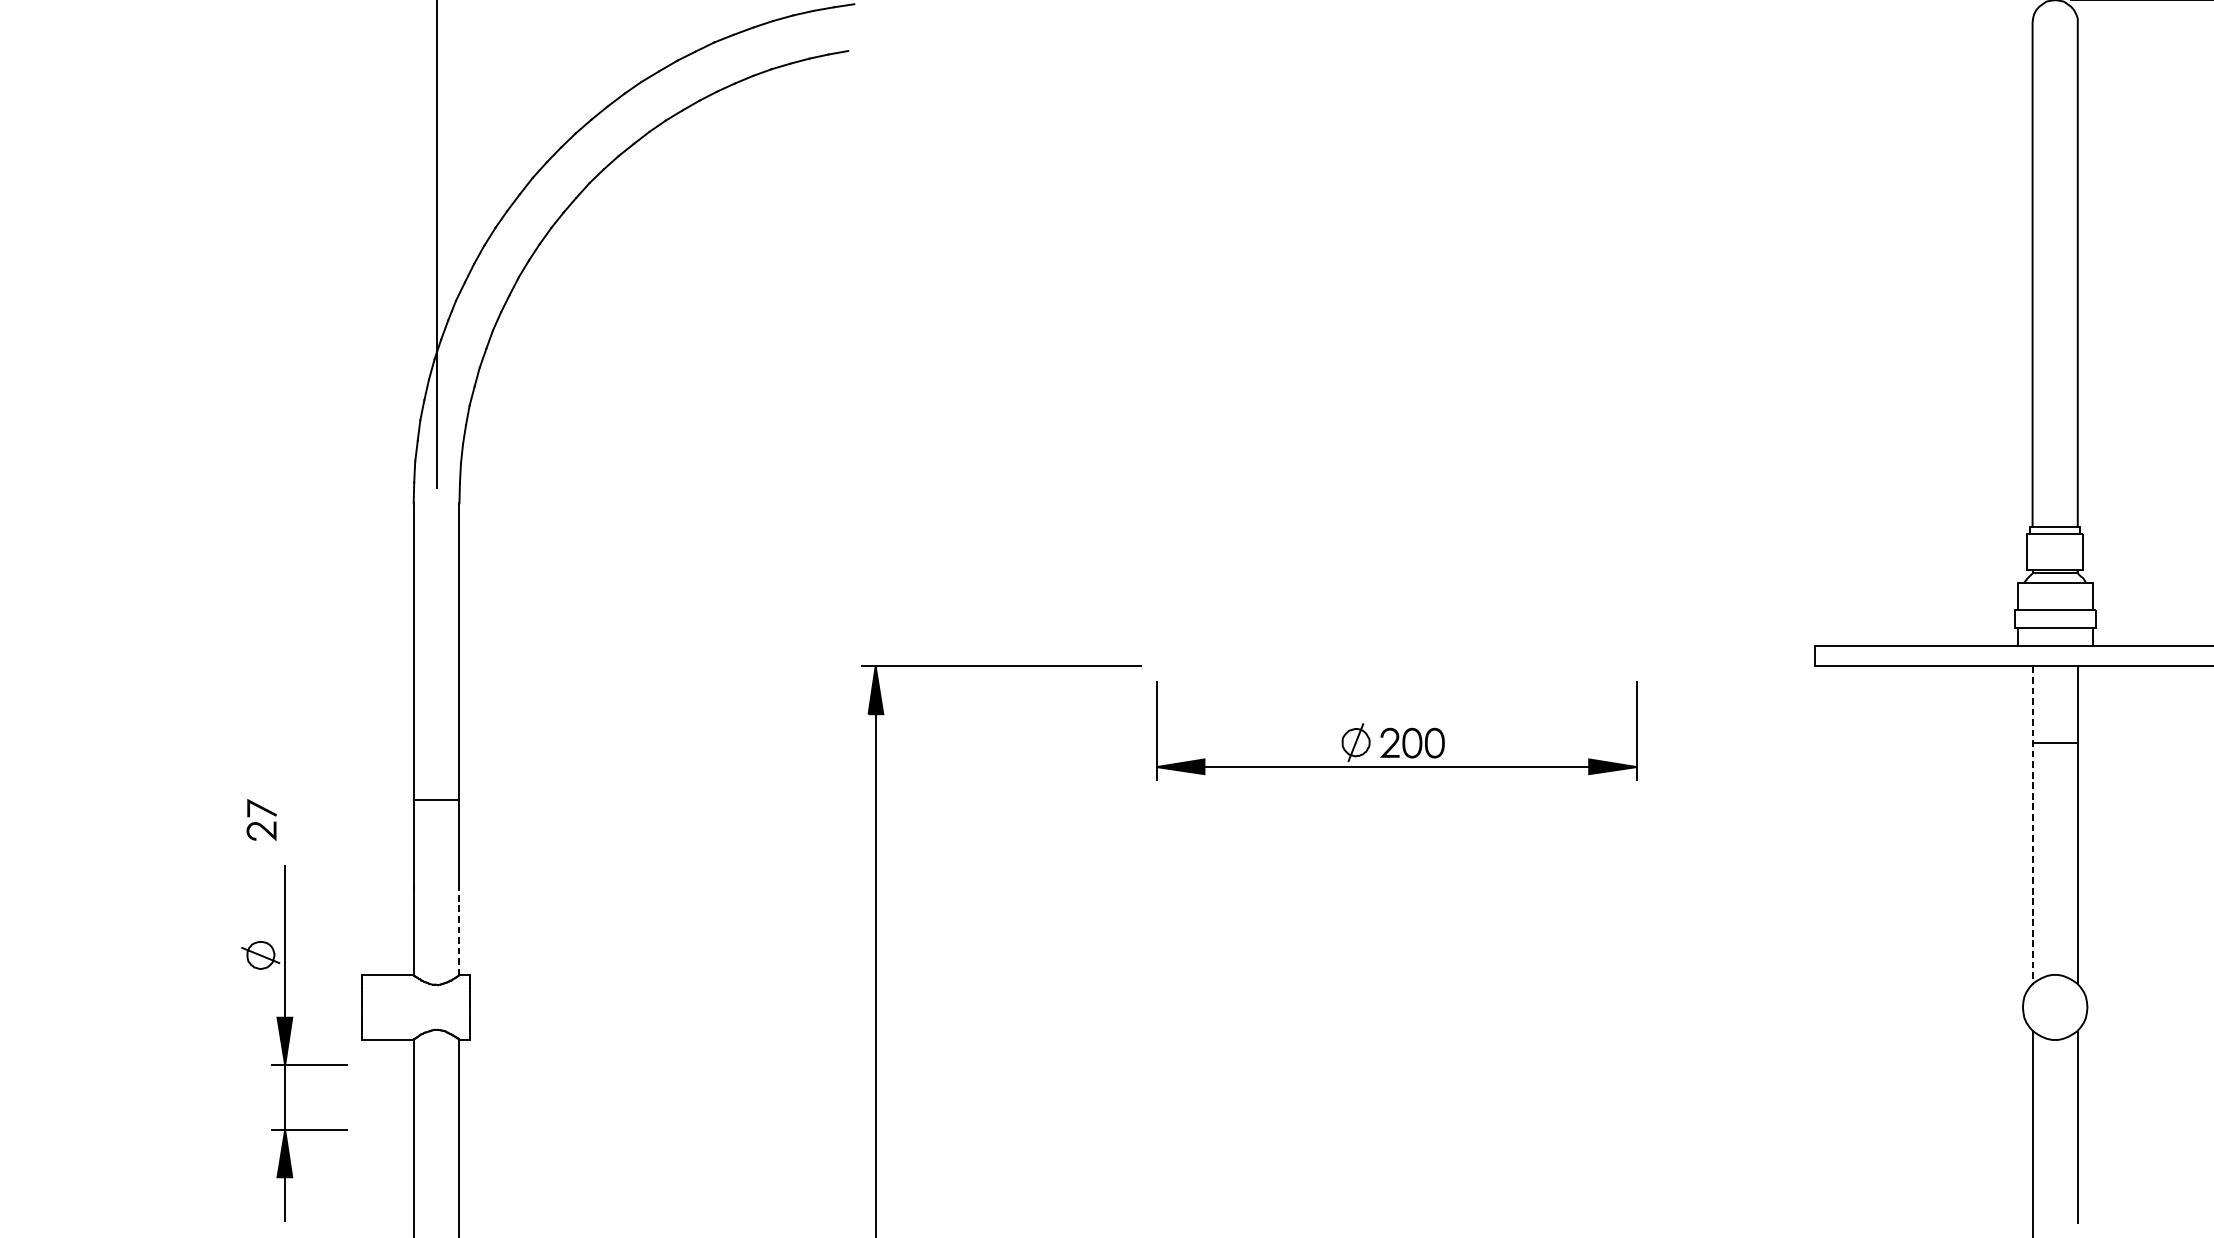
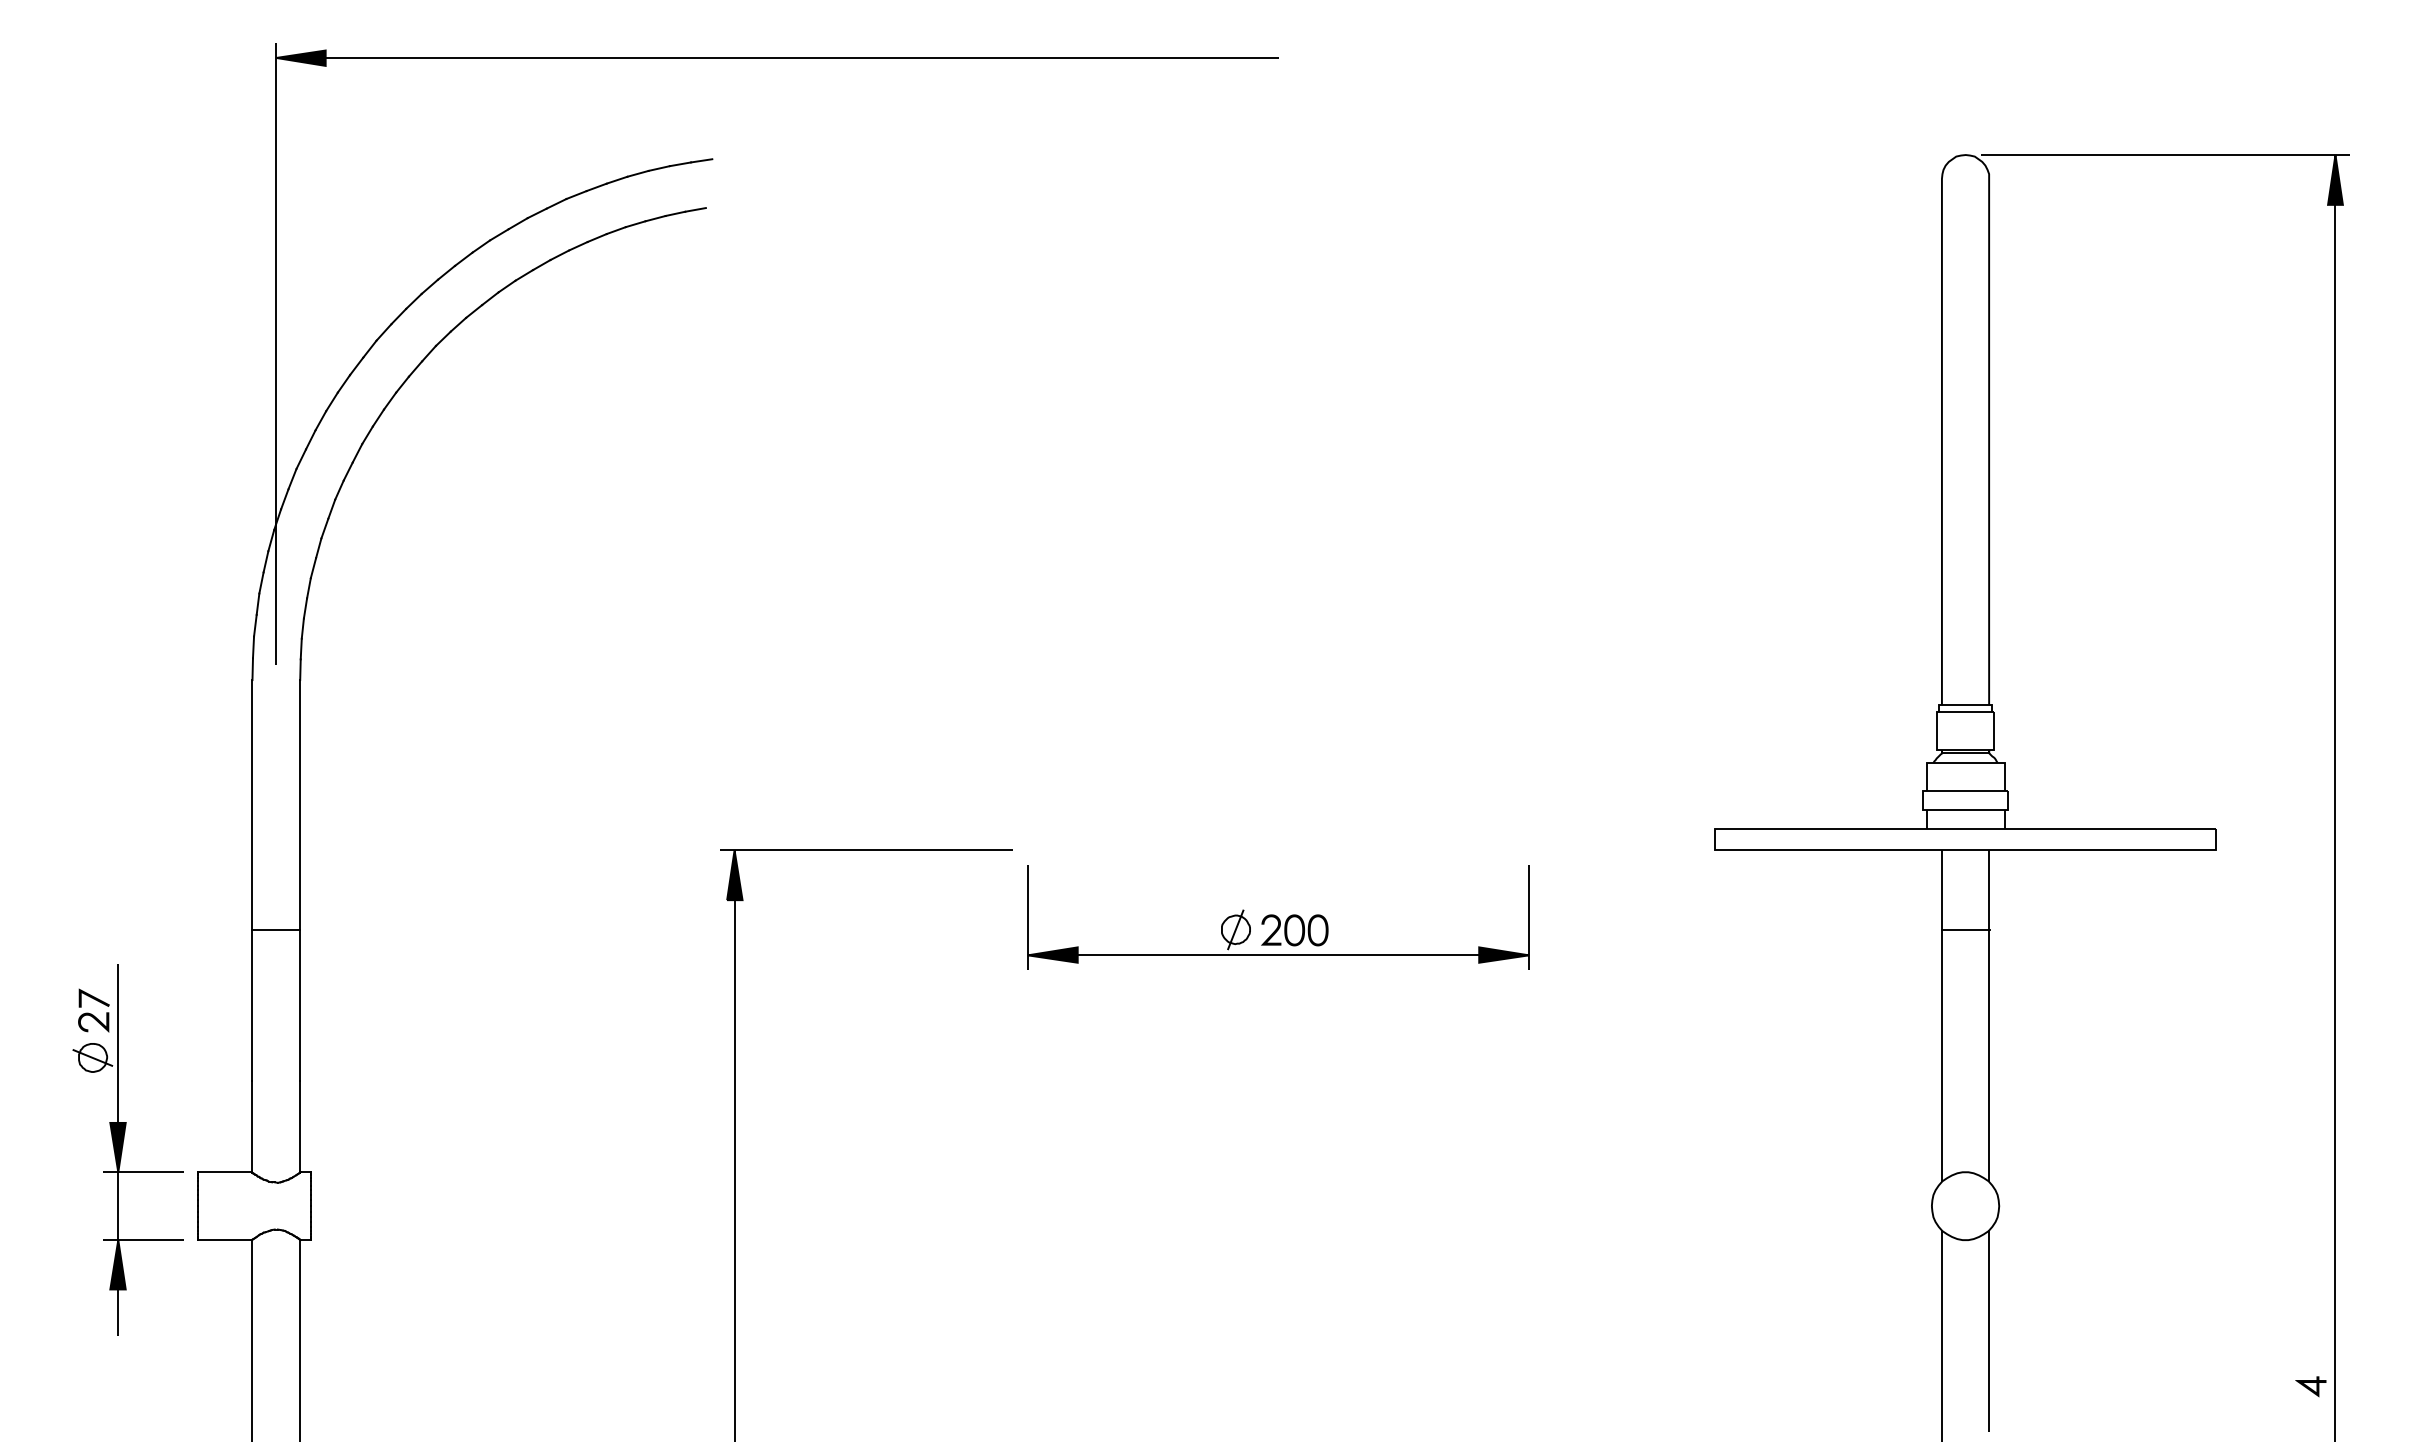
line: (436, 799) -> (276, 929), moved
line: (2032, 826) -> (1941, 1017), dashed -> solid
line: (459, 931) -> (300, 1126), dashed -> solid
part: (293, 1043) -> (127, 1149), moved

